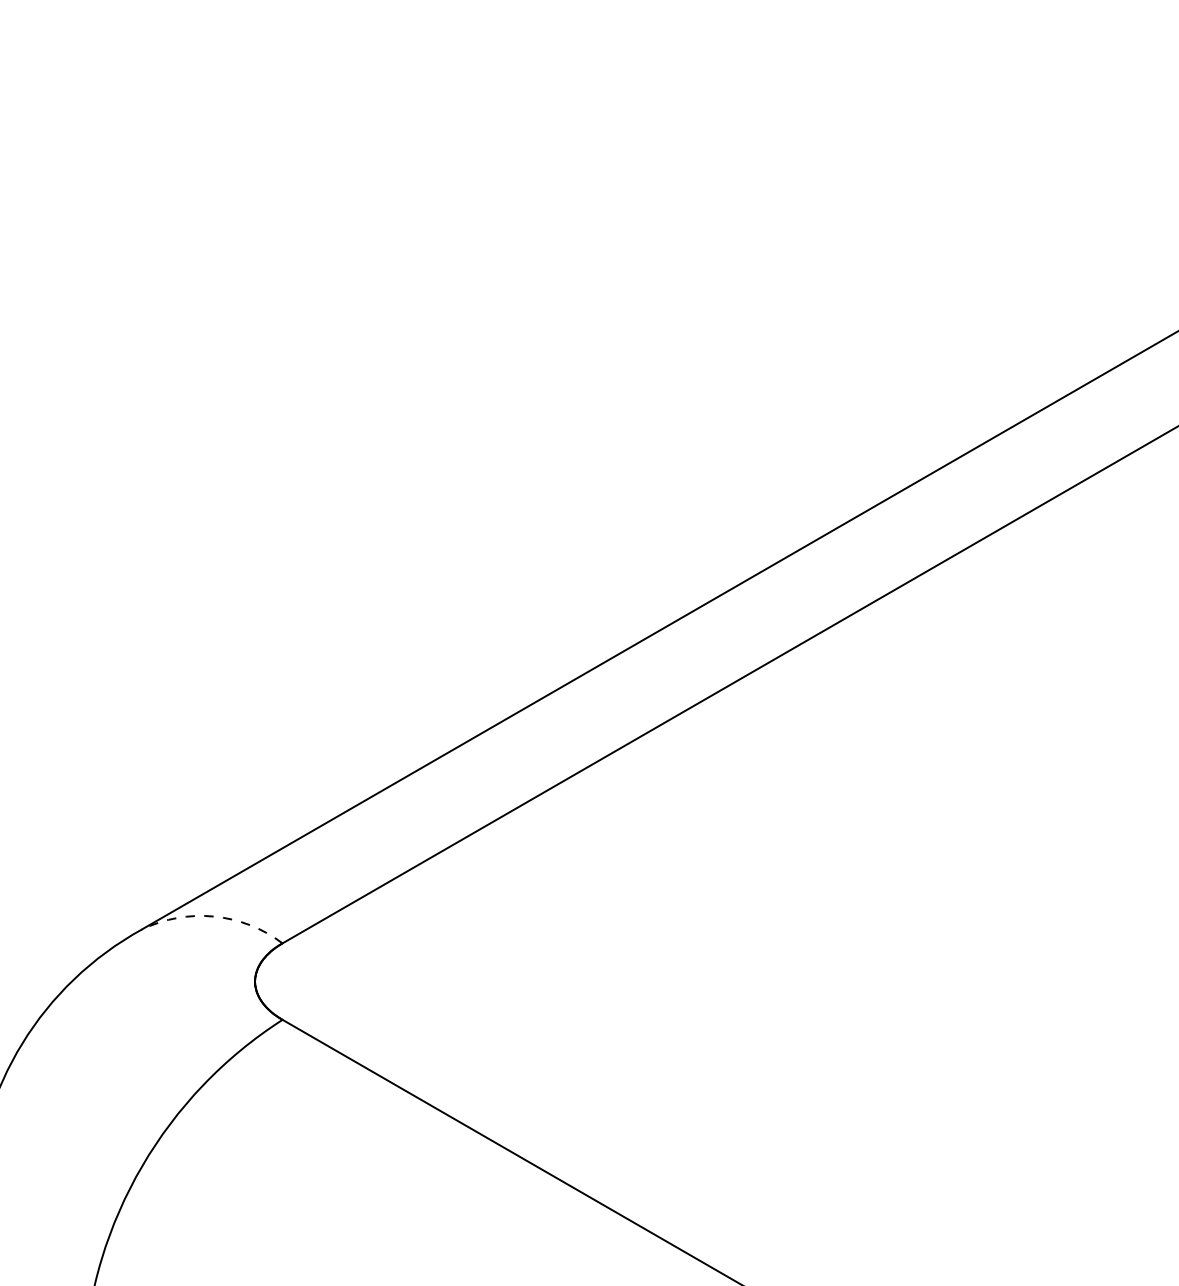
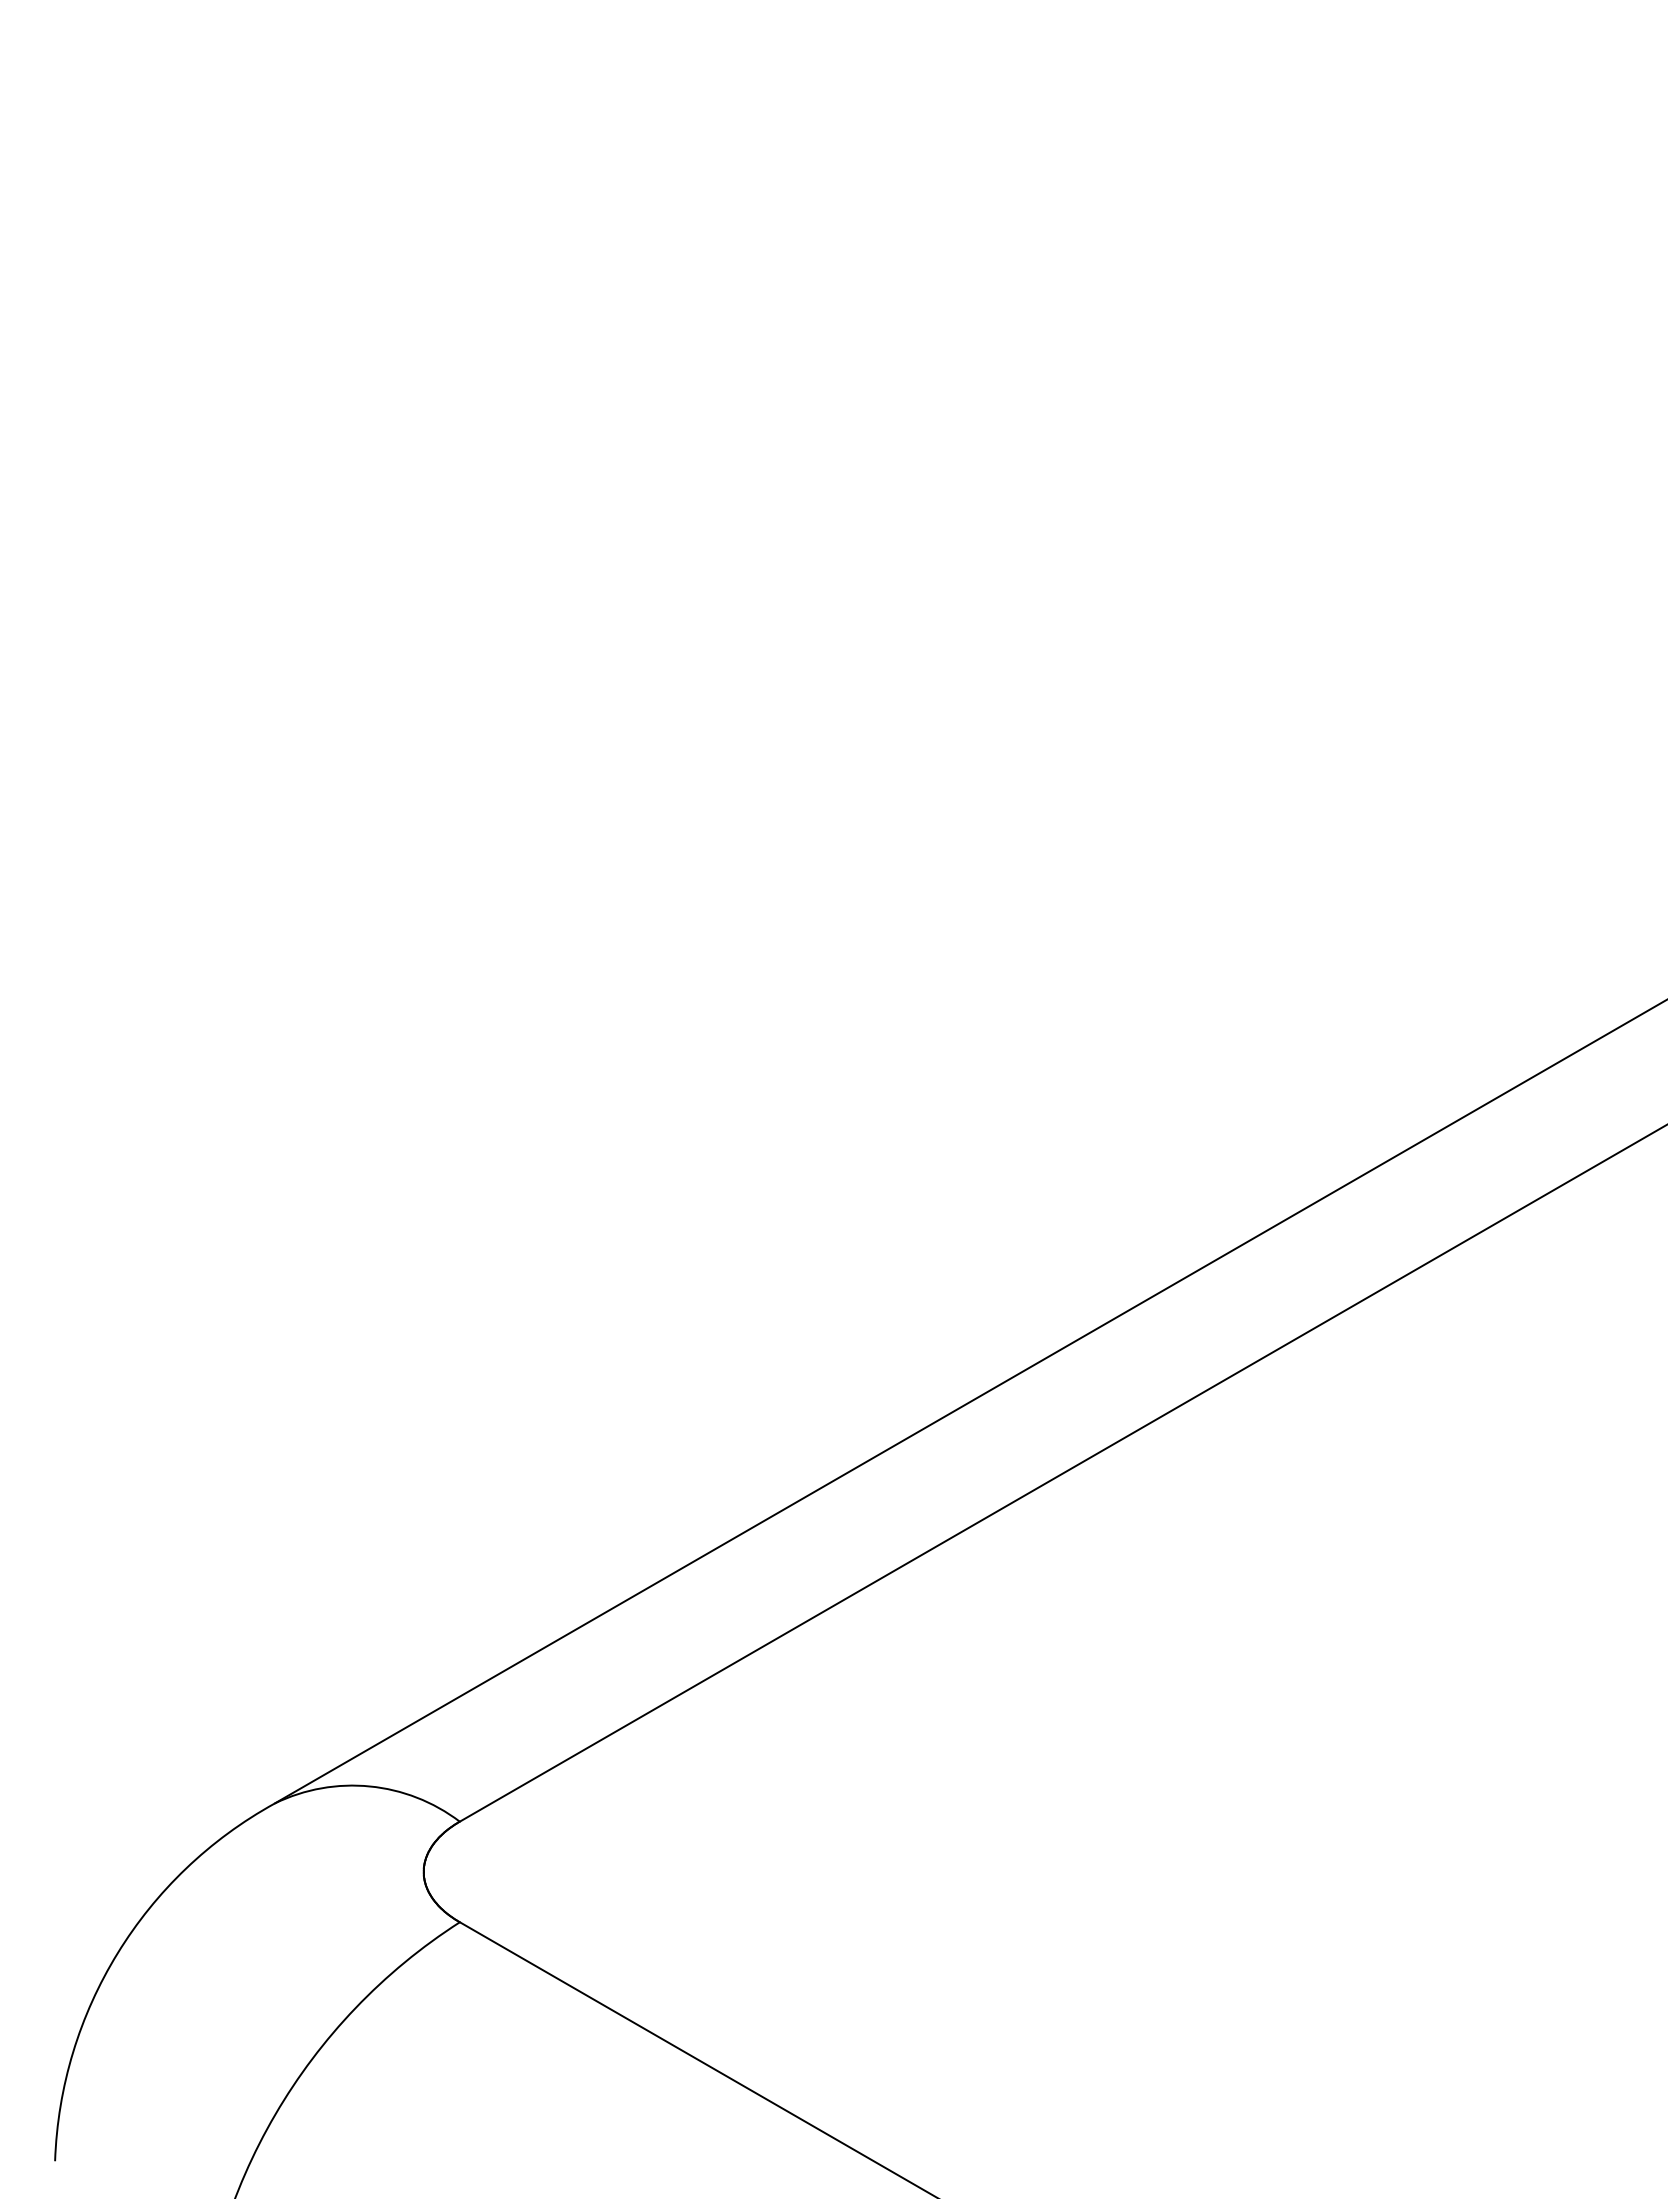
arc: (213, 916) -> (369, 1786), dashed -> solid

